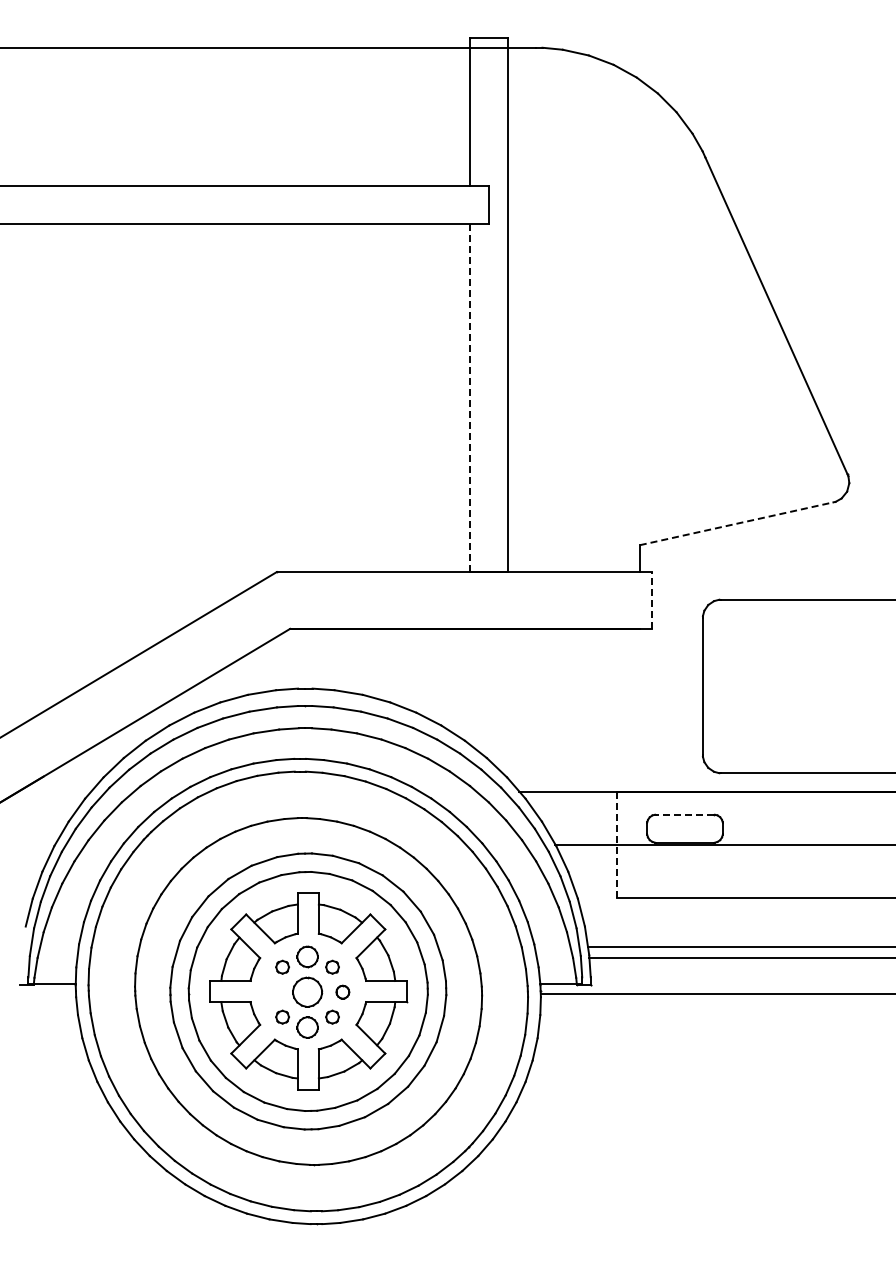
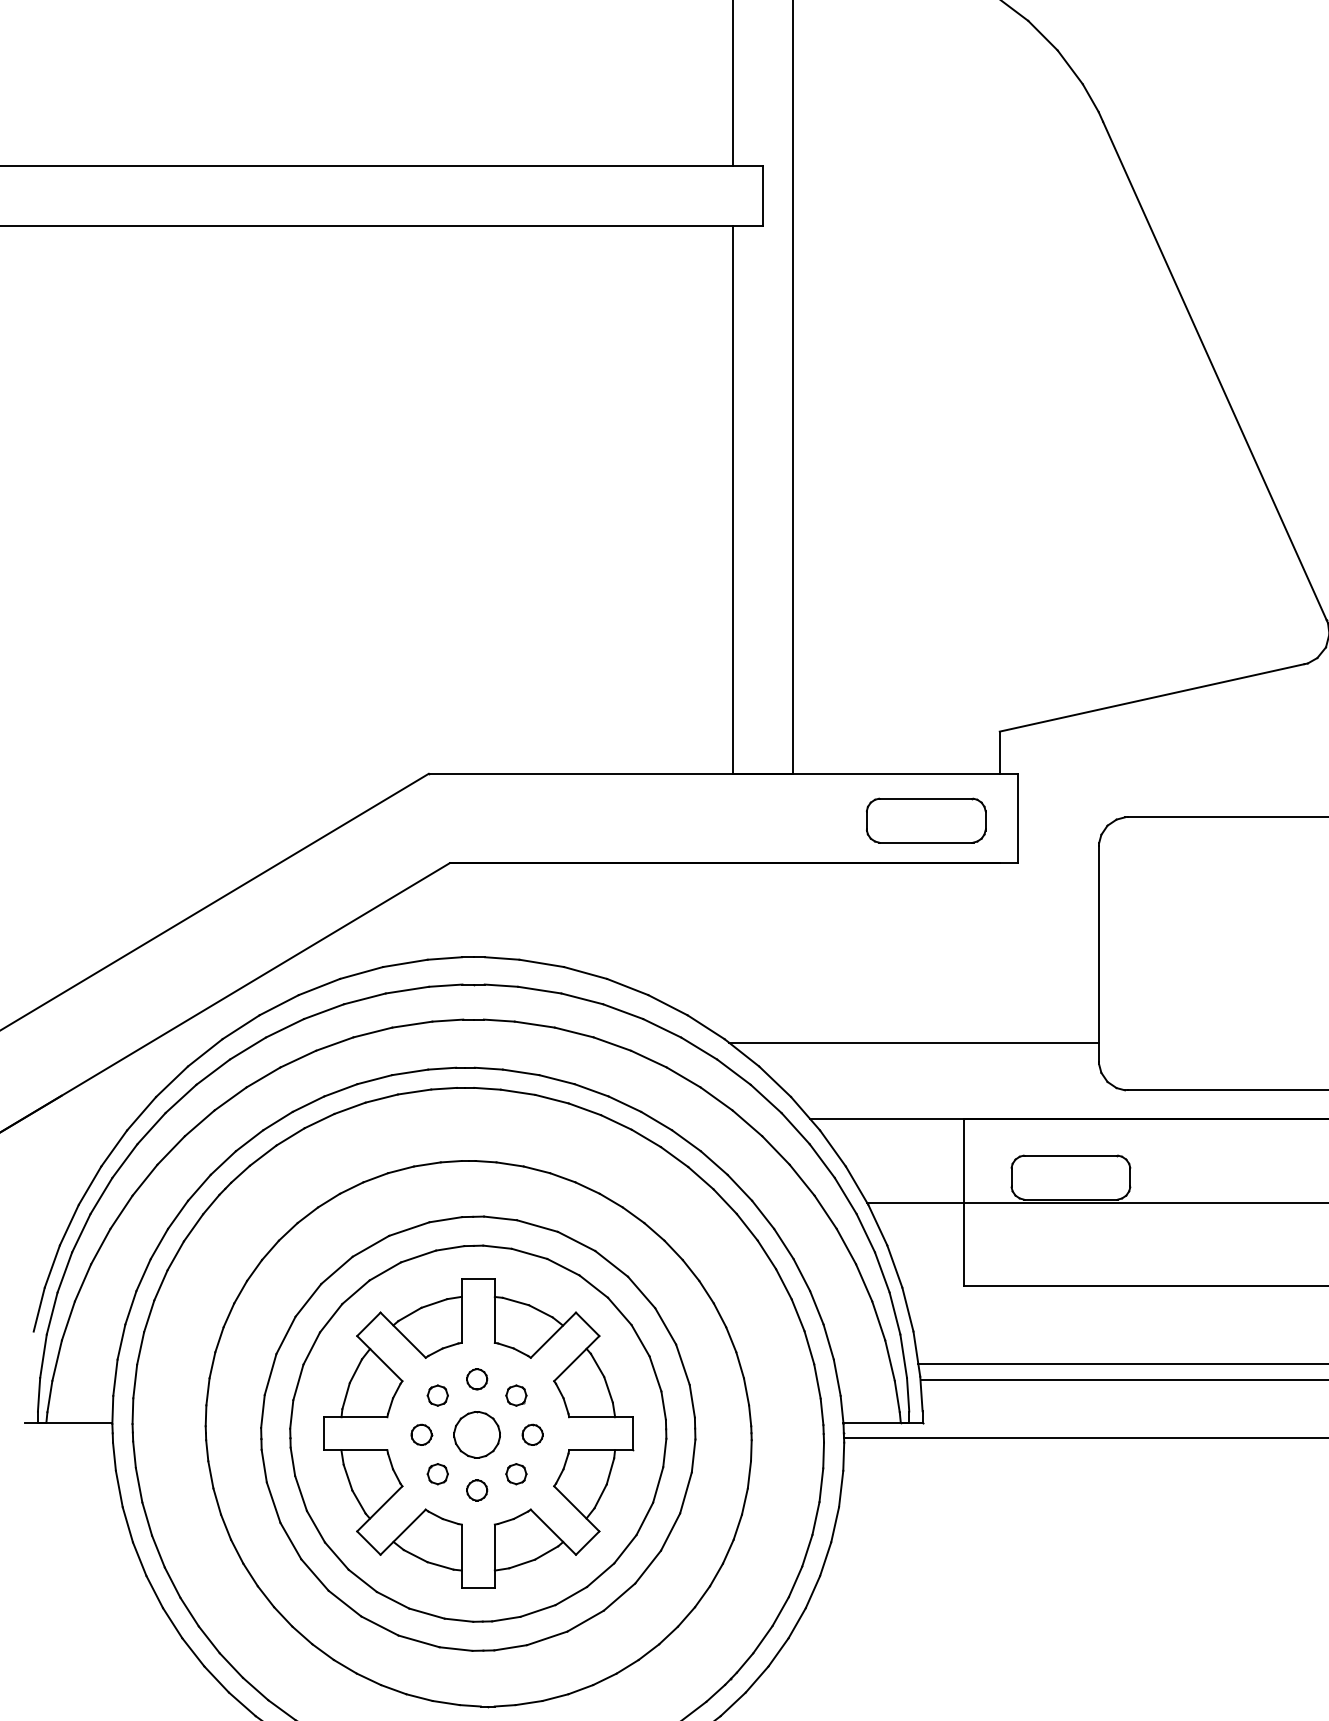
line: (470, 397) -> (733, 499), dashed -> solid
line: (737, 523) -> (1153, 697), dashed -> solid
line: (651, 599) -> (1018, 817), dashed -> solid
part: (592, 601) -> (925, 820), added
line: (584, 743) -> (912, 1043), added
line: (684, 814) -> (1070, 1155), dashed -> solid
line: (617, 844) -> (964, 1202), dashed -> solid
part: (307, 956) -> (476, 1378), size x0.62
part: (272, 991) -> (421, 1433), added
part: (307, 1027) -> (476, 1490), size x0.62

